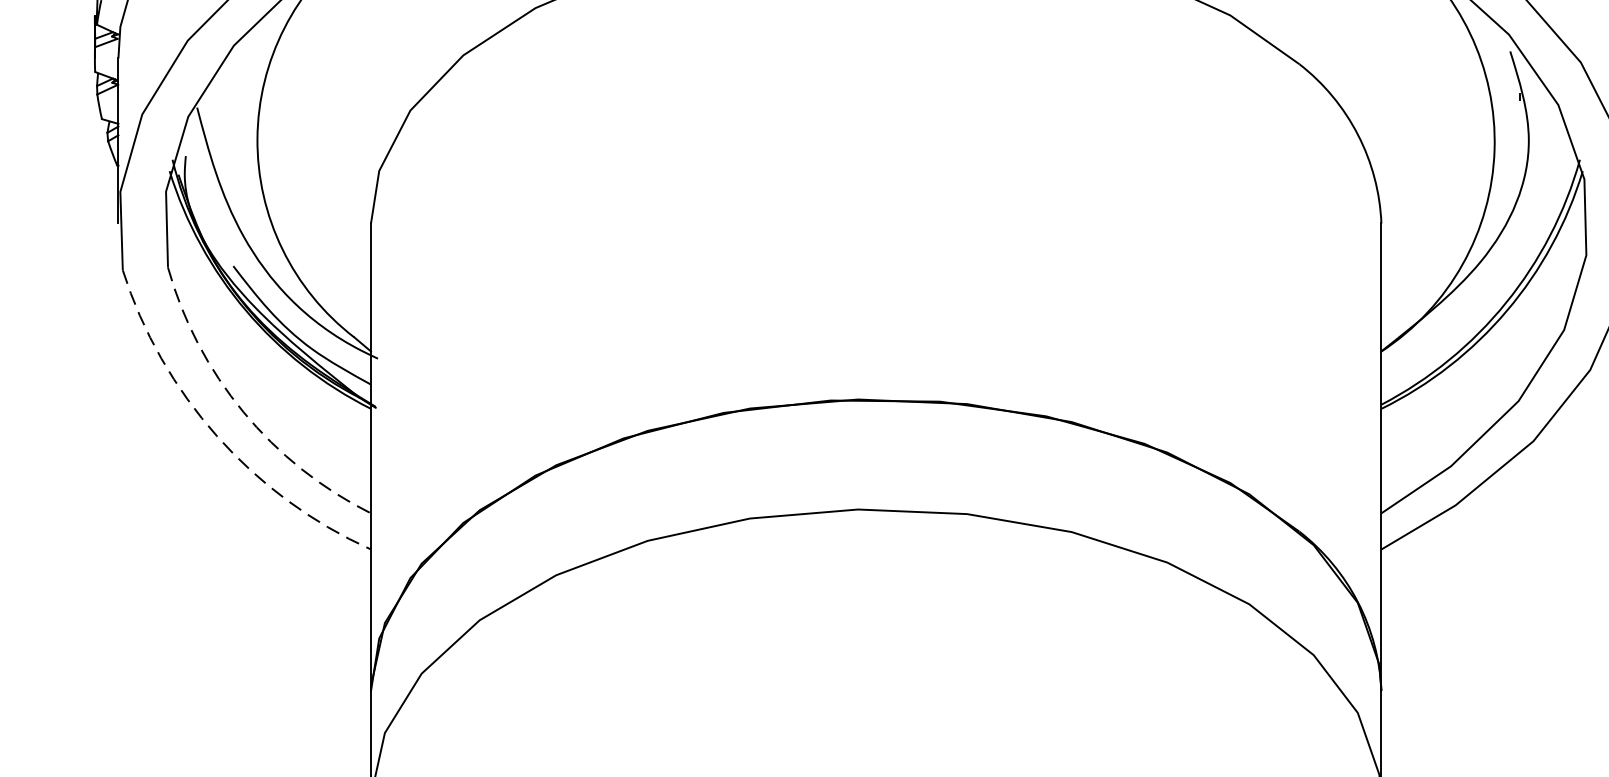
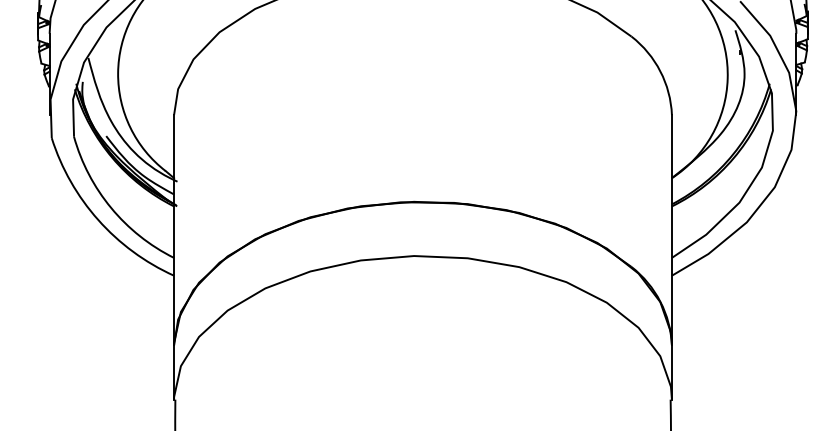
arc: (244, 411) -> (111, 207), dashed -> solid
arc: (217, 435) -> (98, 219), dashed -> solid

